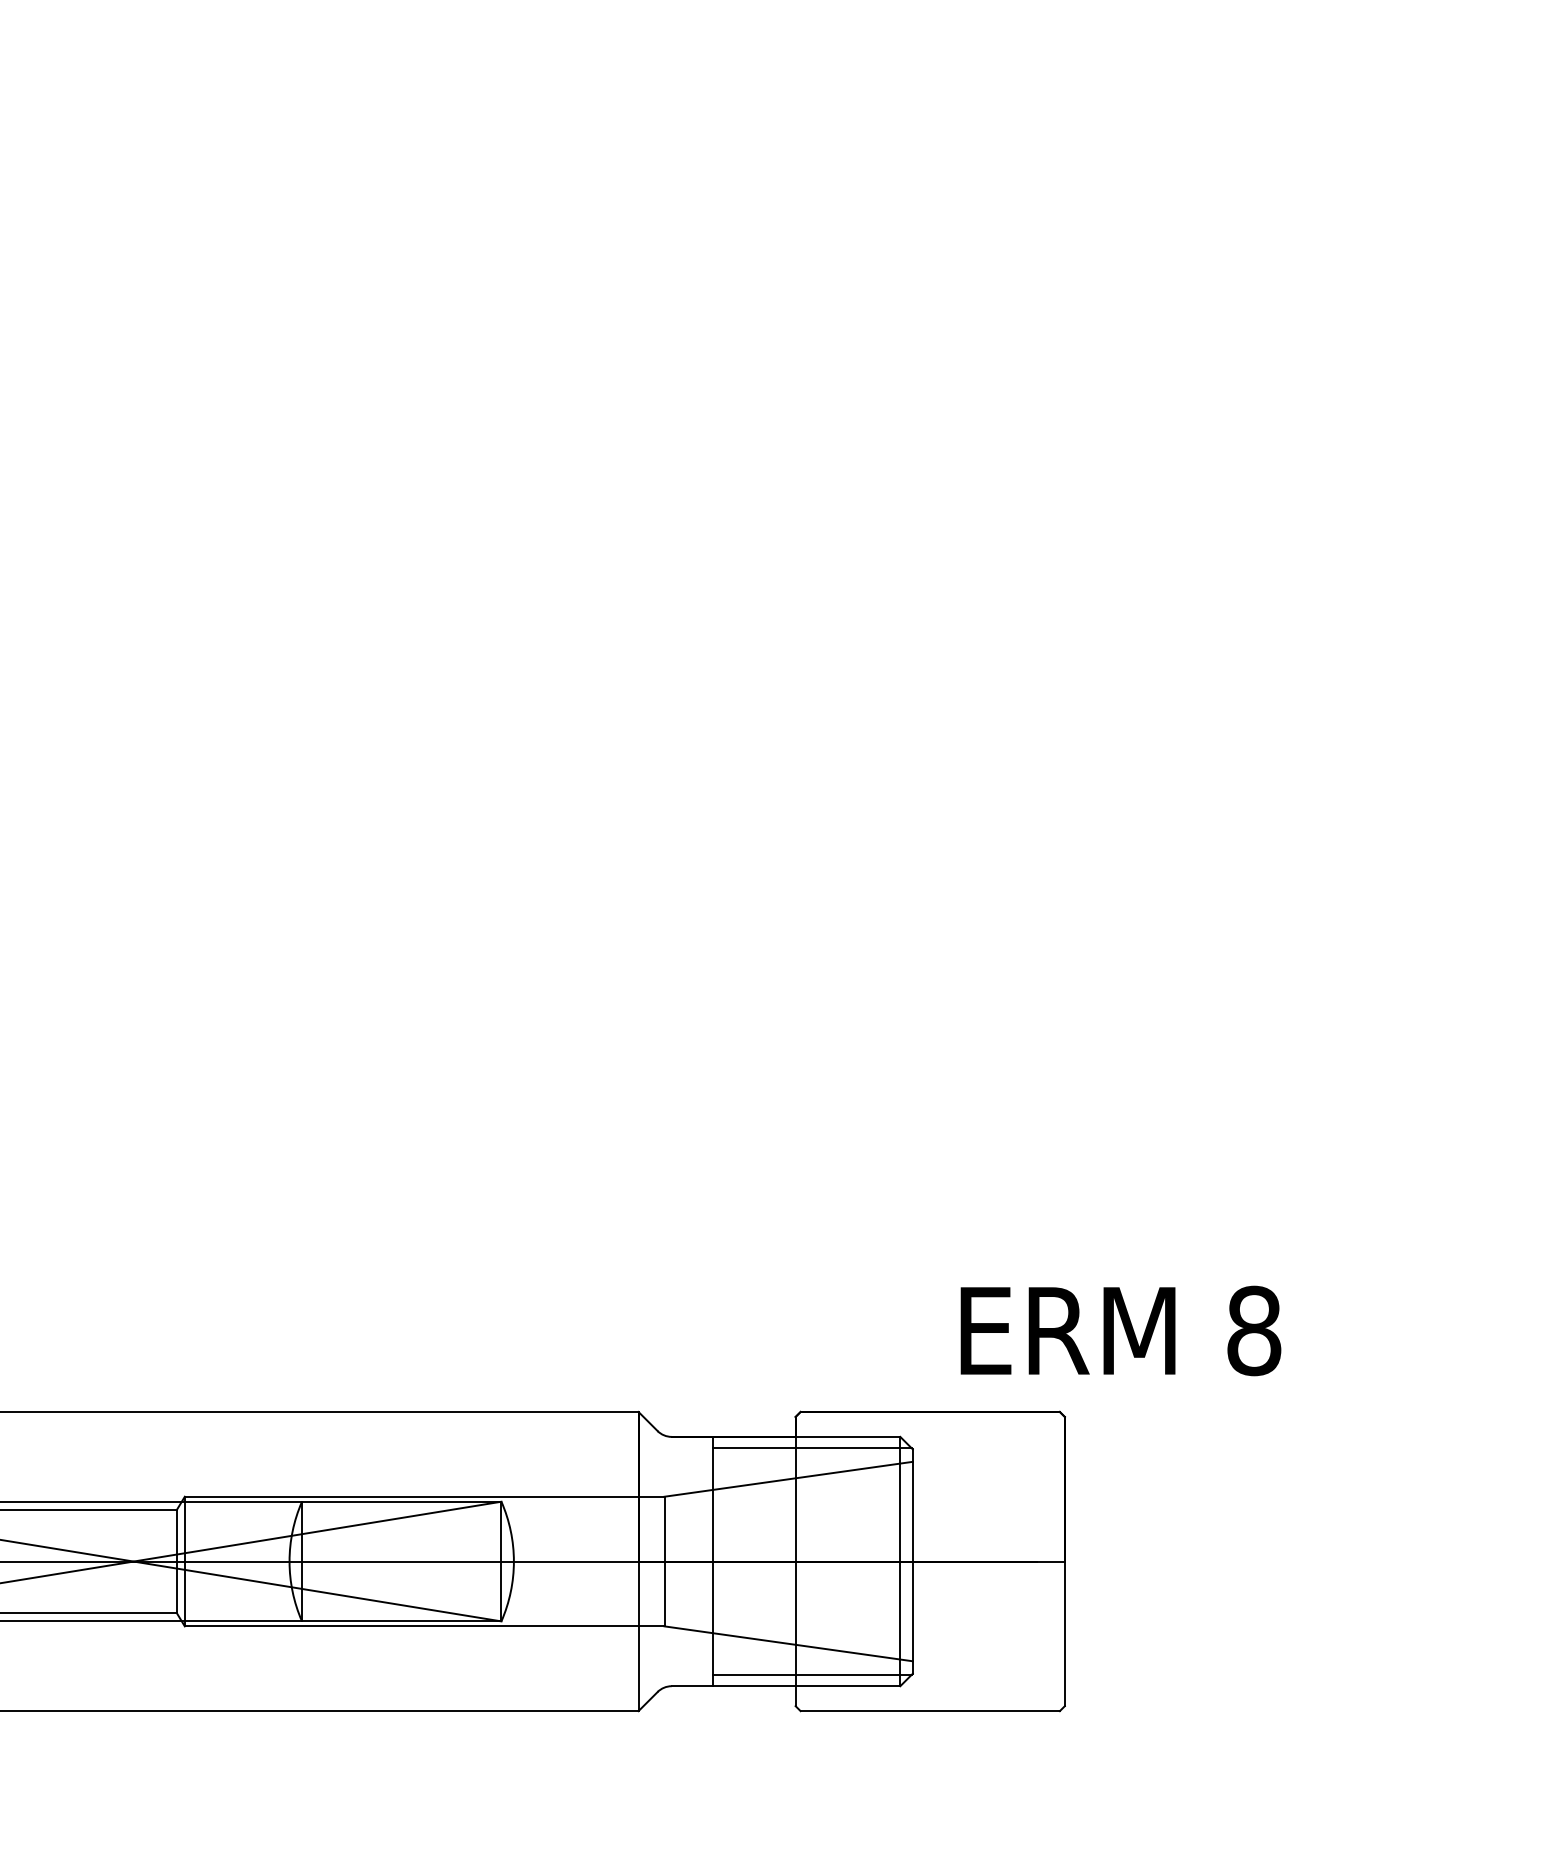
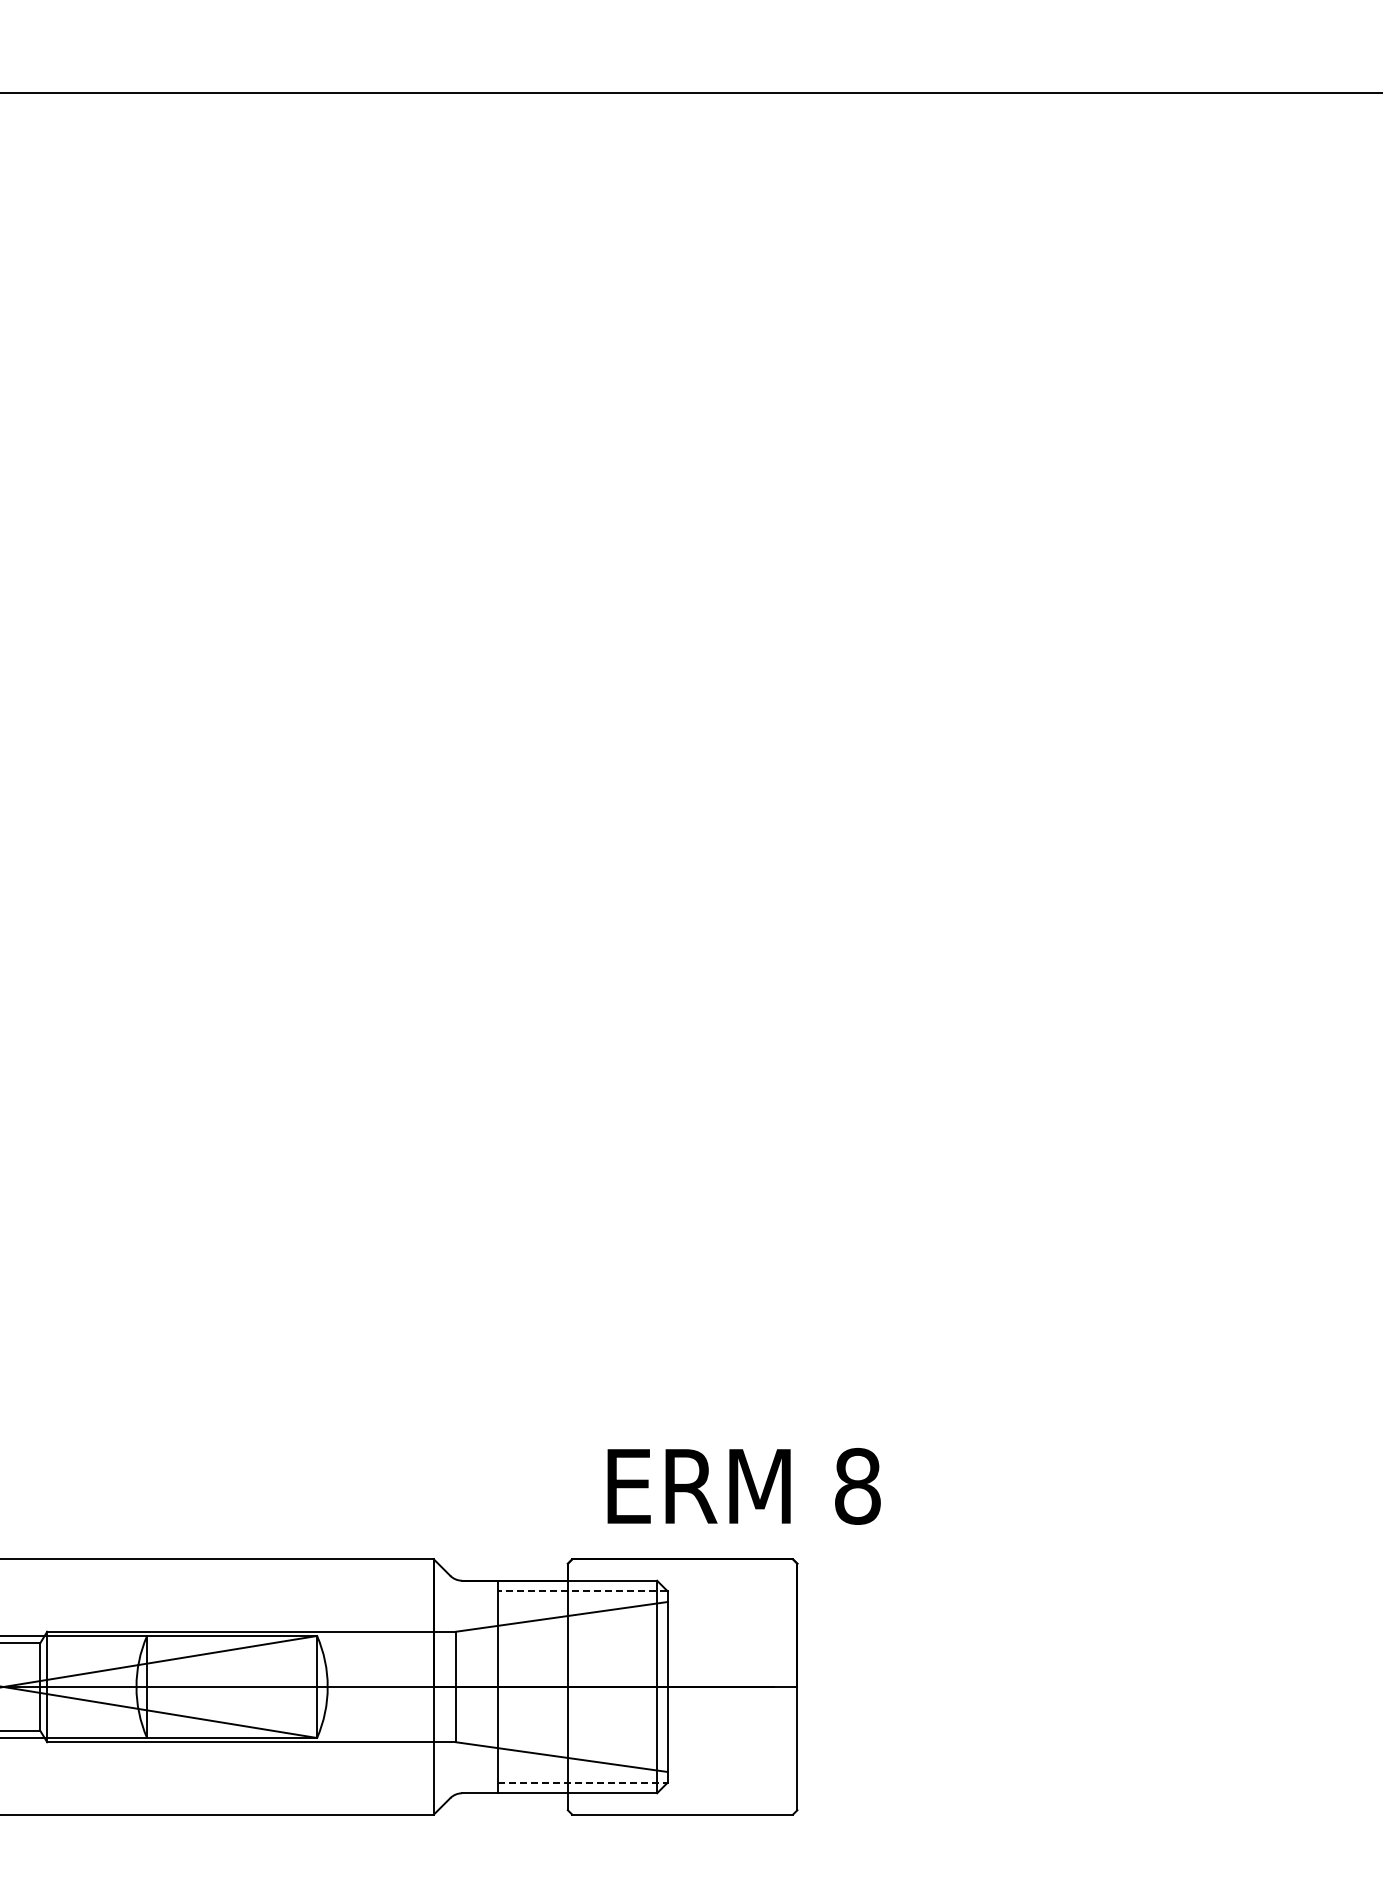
text: (1120, 1331) -> (743, 1486), moved
line: (812, 1448) -> (582, 1590), solid -> dashed
line: (812, 1674) -> (582, 1783), solid -> dashed

